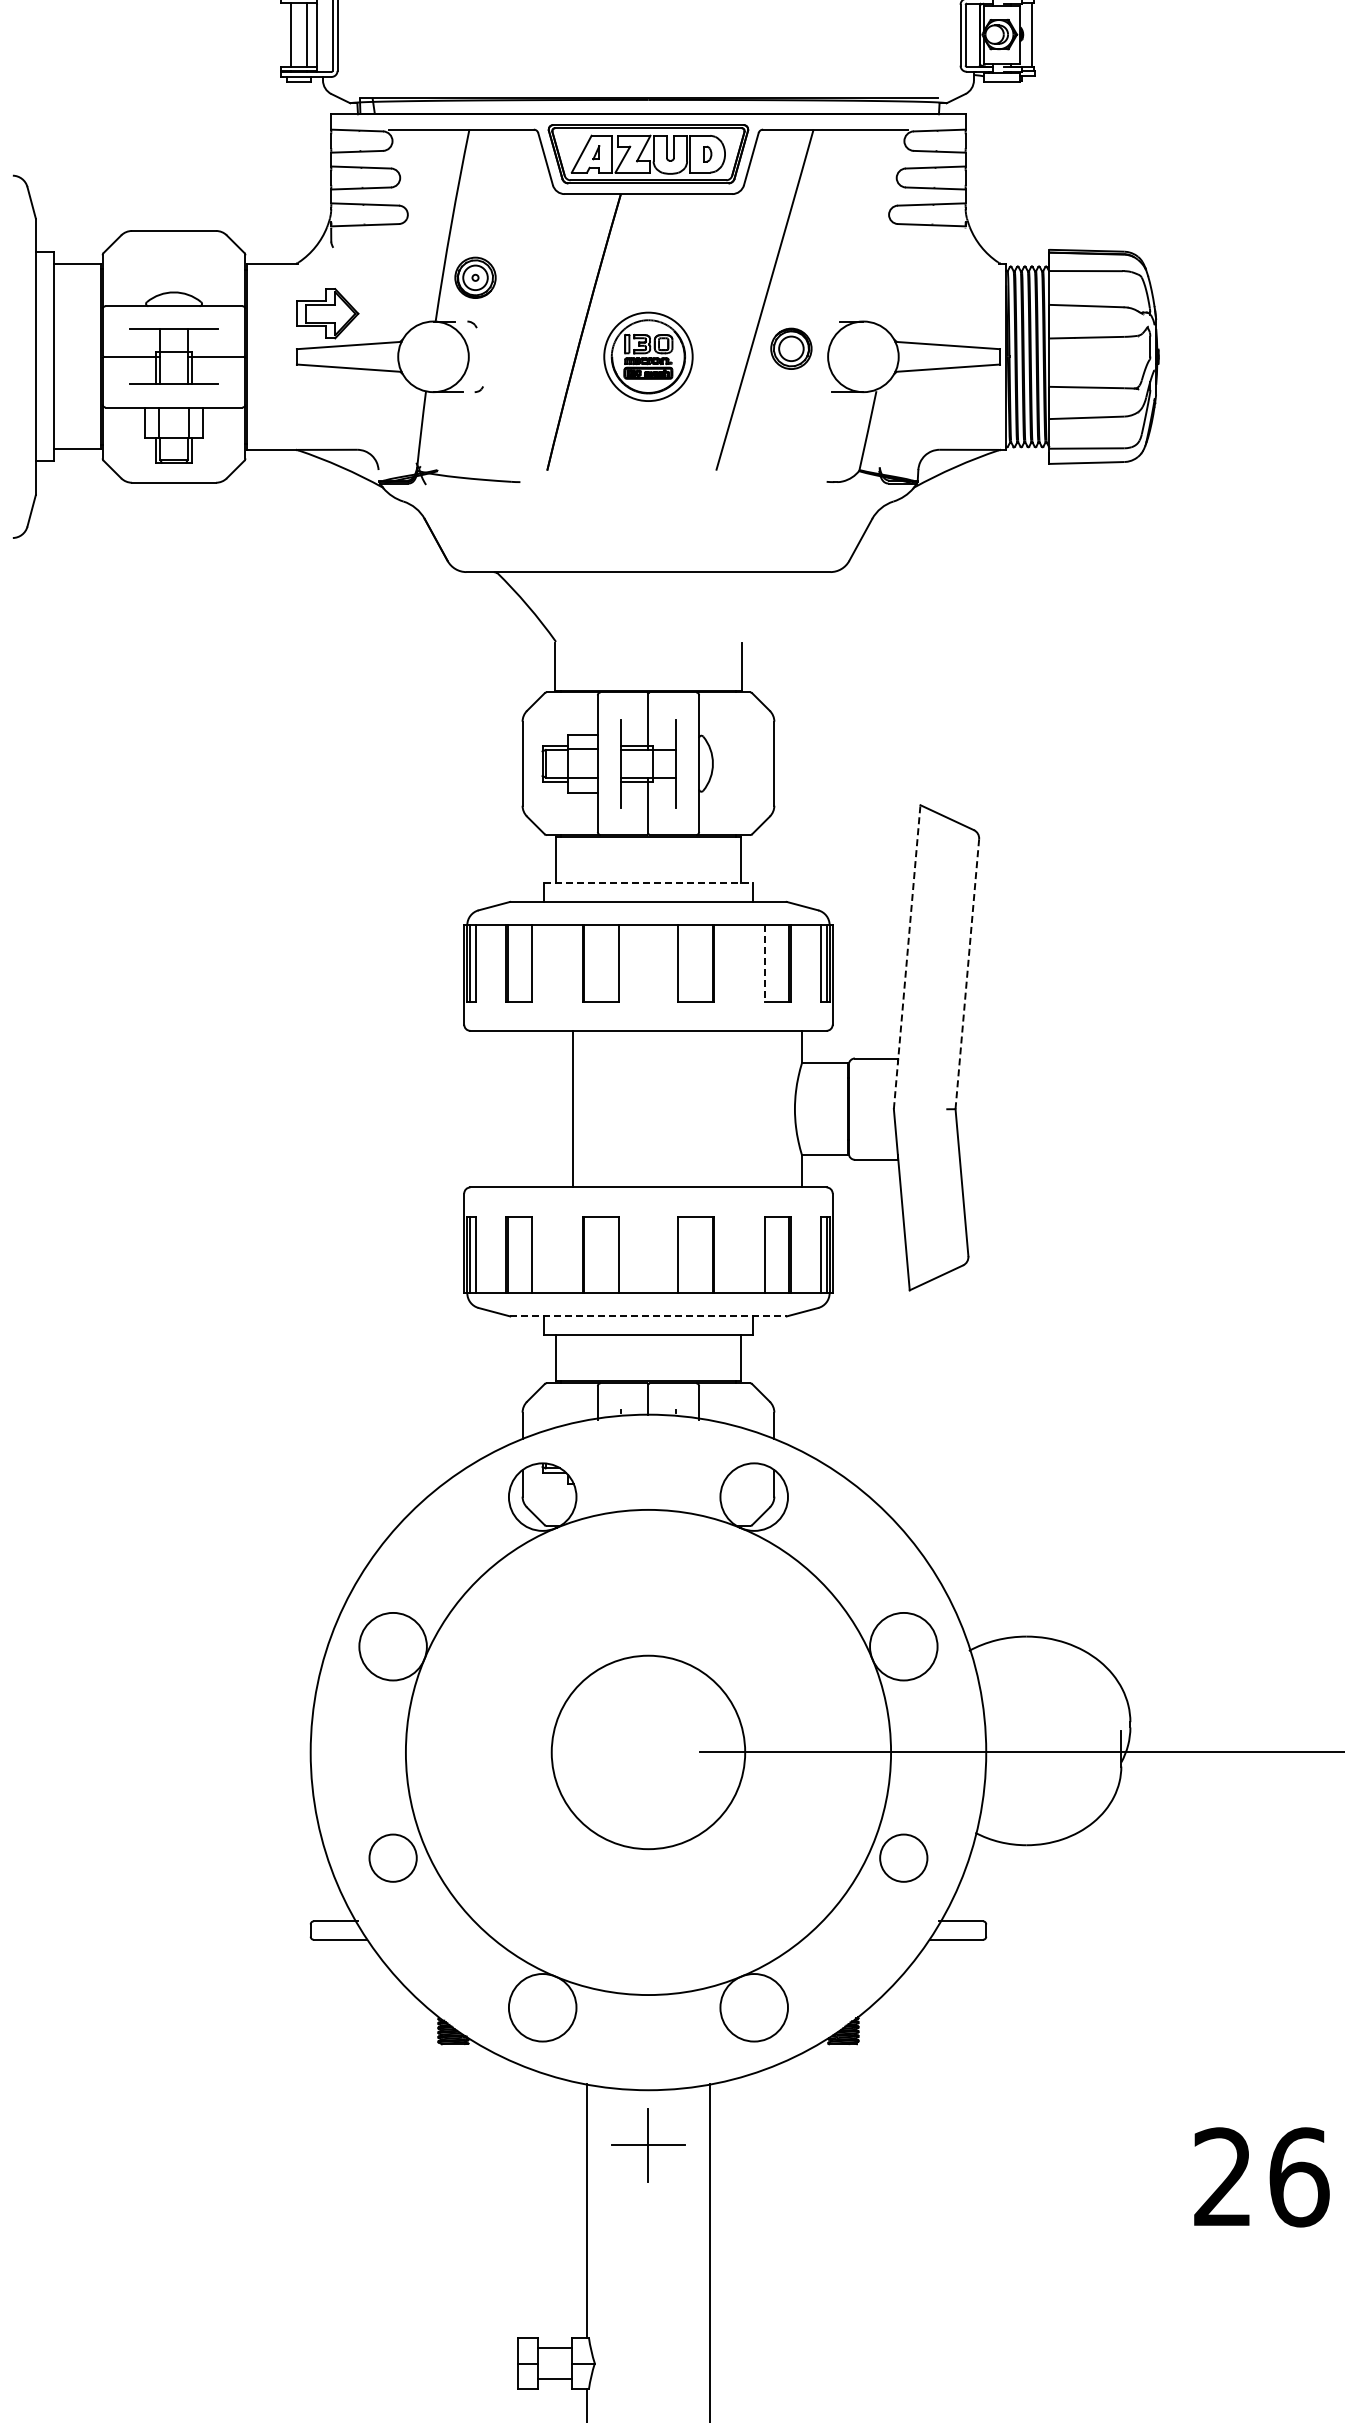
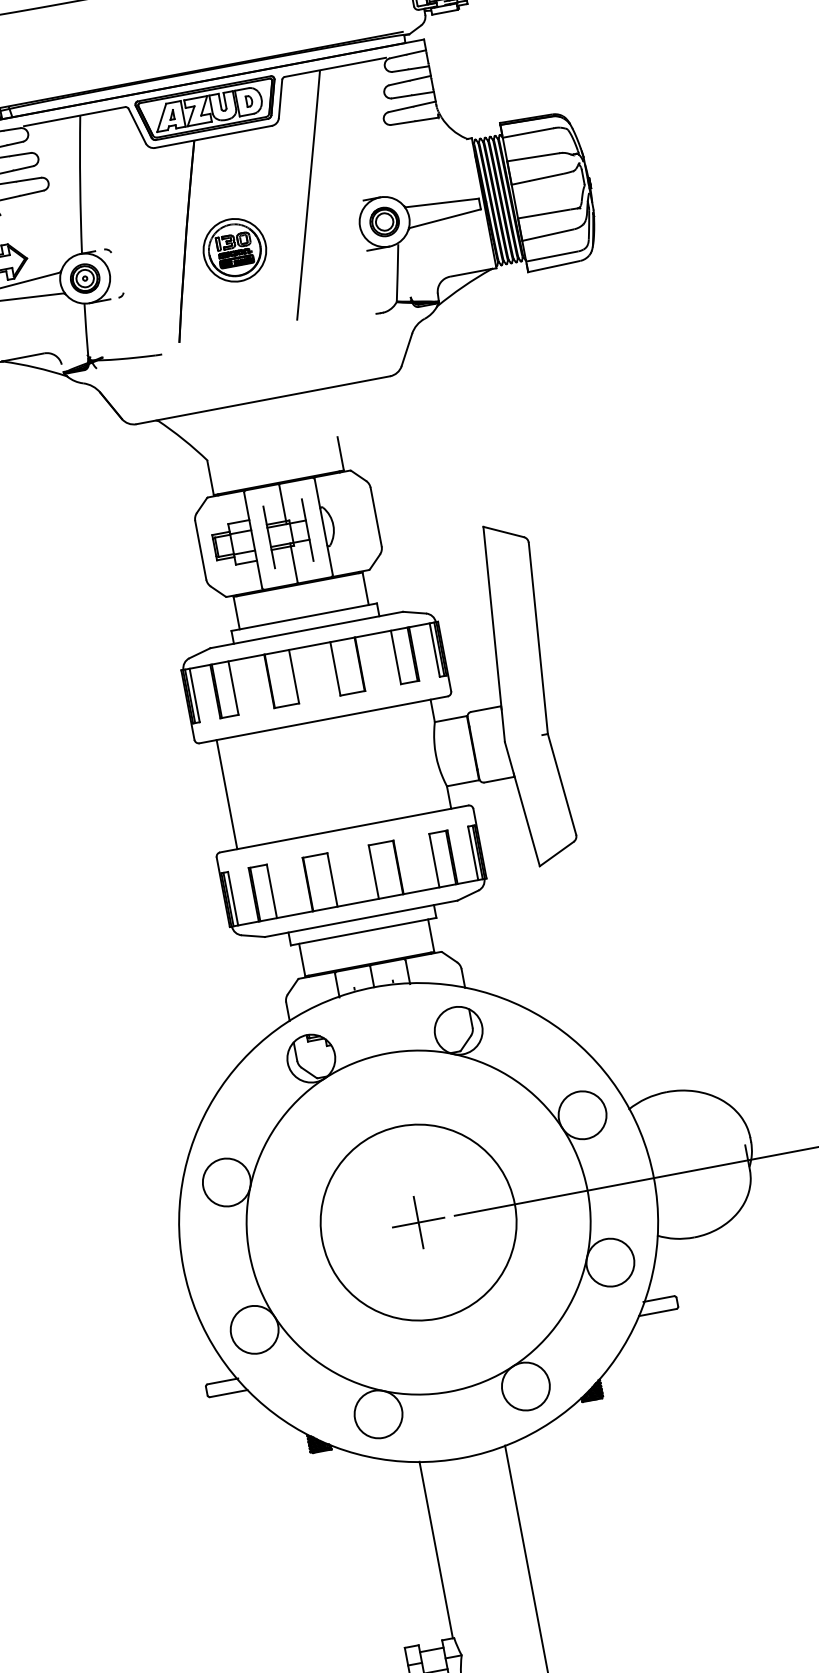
part: (475, 277) -> (85, 278), moved
part: (791, 348) -> (384, 221), moved
line: (648, 883) -> (304, 617), dashed -> solid
line: (907, 957) -> (494, 634), dashed -> solid
line: (765, 963) -> (396, 657), dashed -> solid
line: (967, 974) -> (538, 638), dashed -> solid
line: (572, 1108) -> (226, 794), moved
line: (648, 1316) -> (361, 918), dashed -> solid
circle: (648, 1752) -> (418, 1222), size x1.43
circle: (392, 1857) -> (254, 1329), size x1.43
circle: (903, 1857) -> (610, 1262), size x1.43
part: (648, 2145) -> (418, 1222), moved

